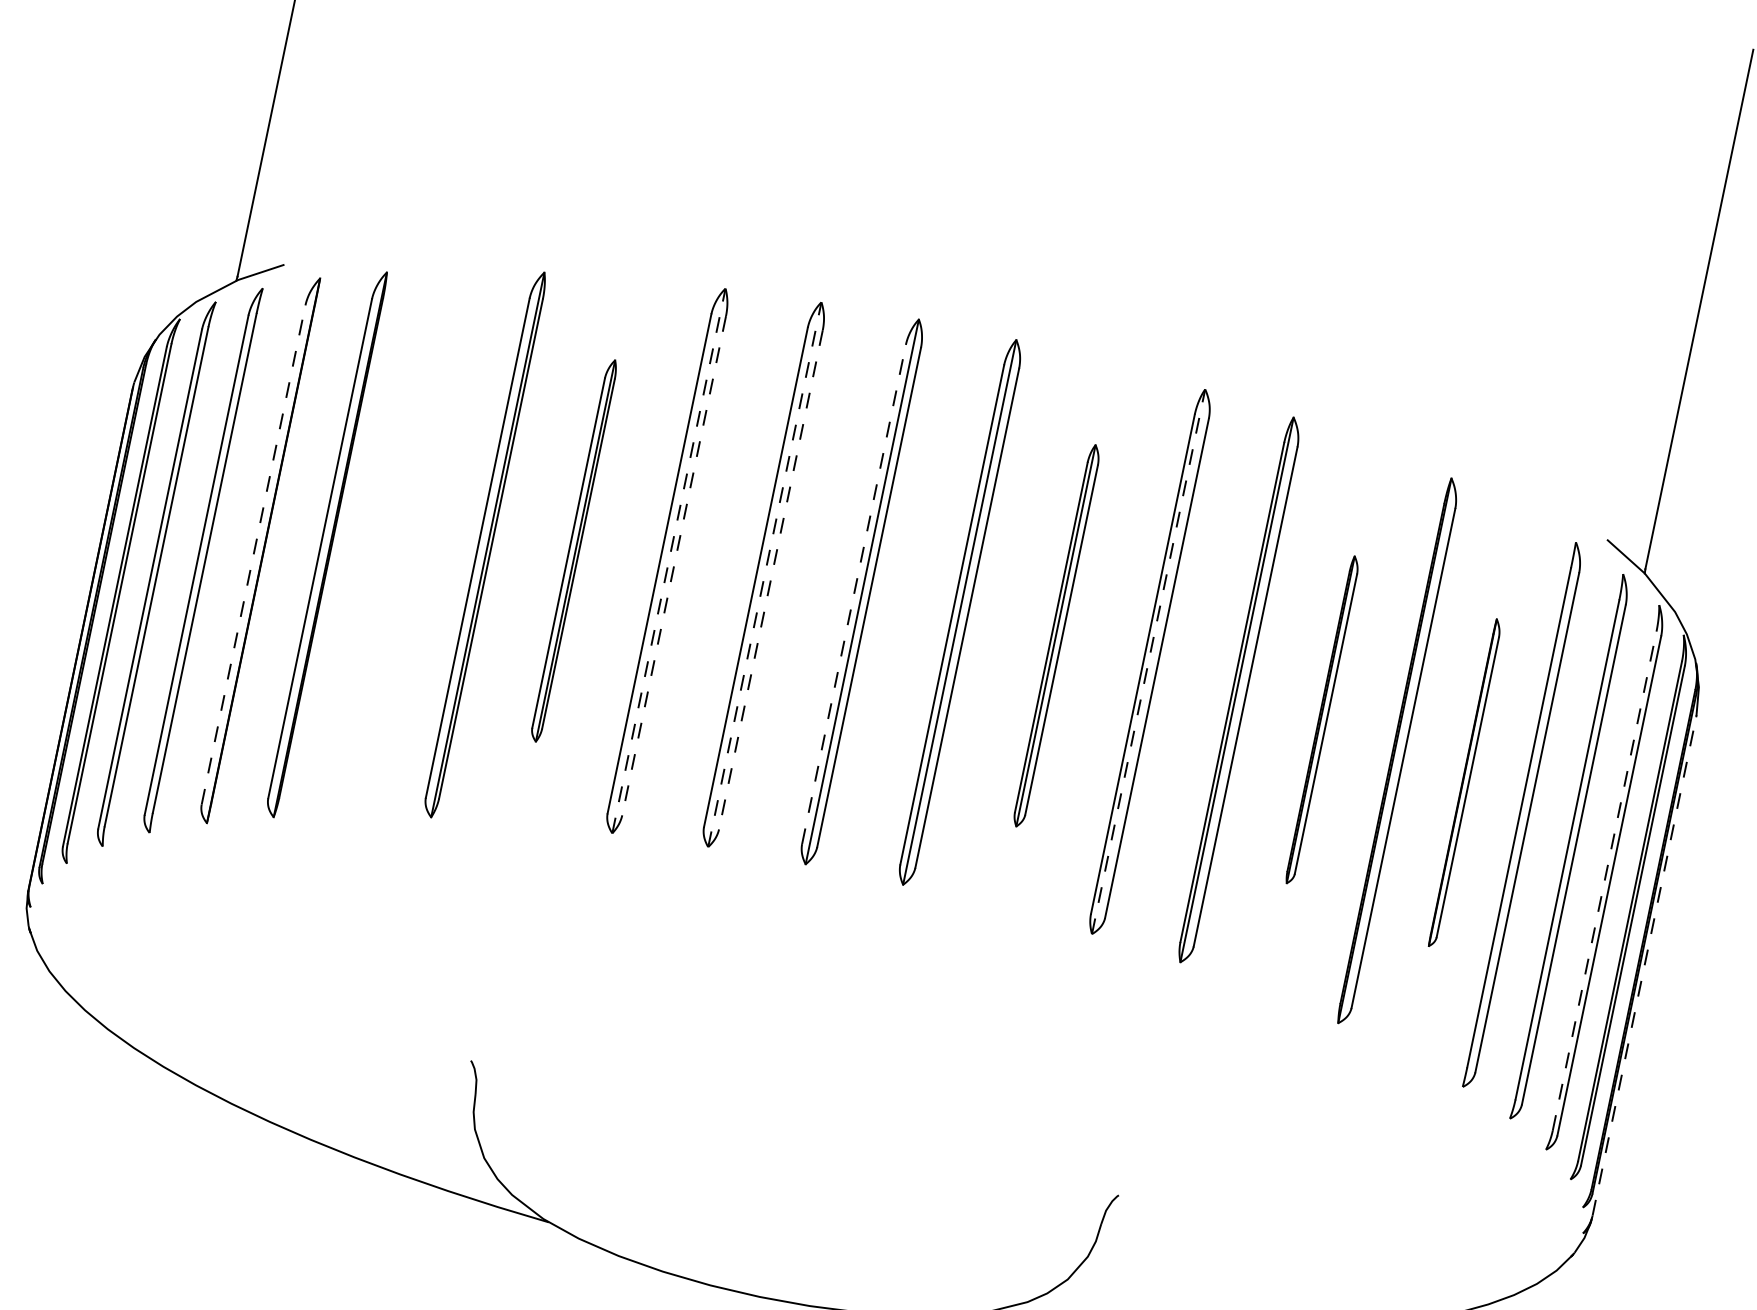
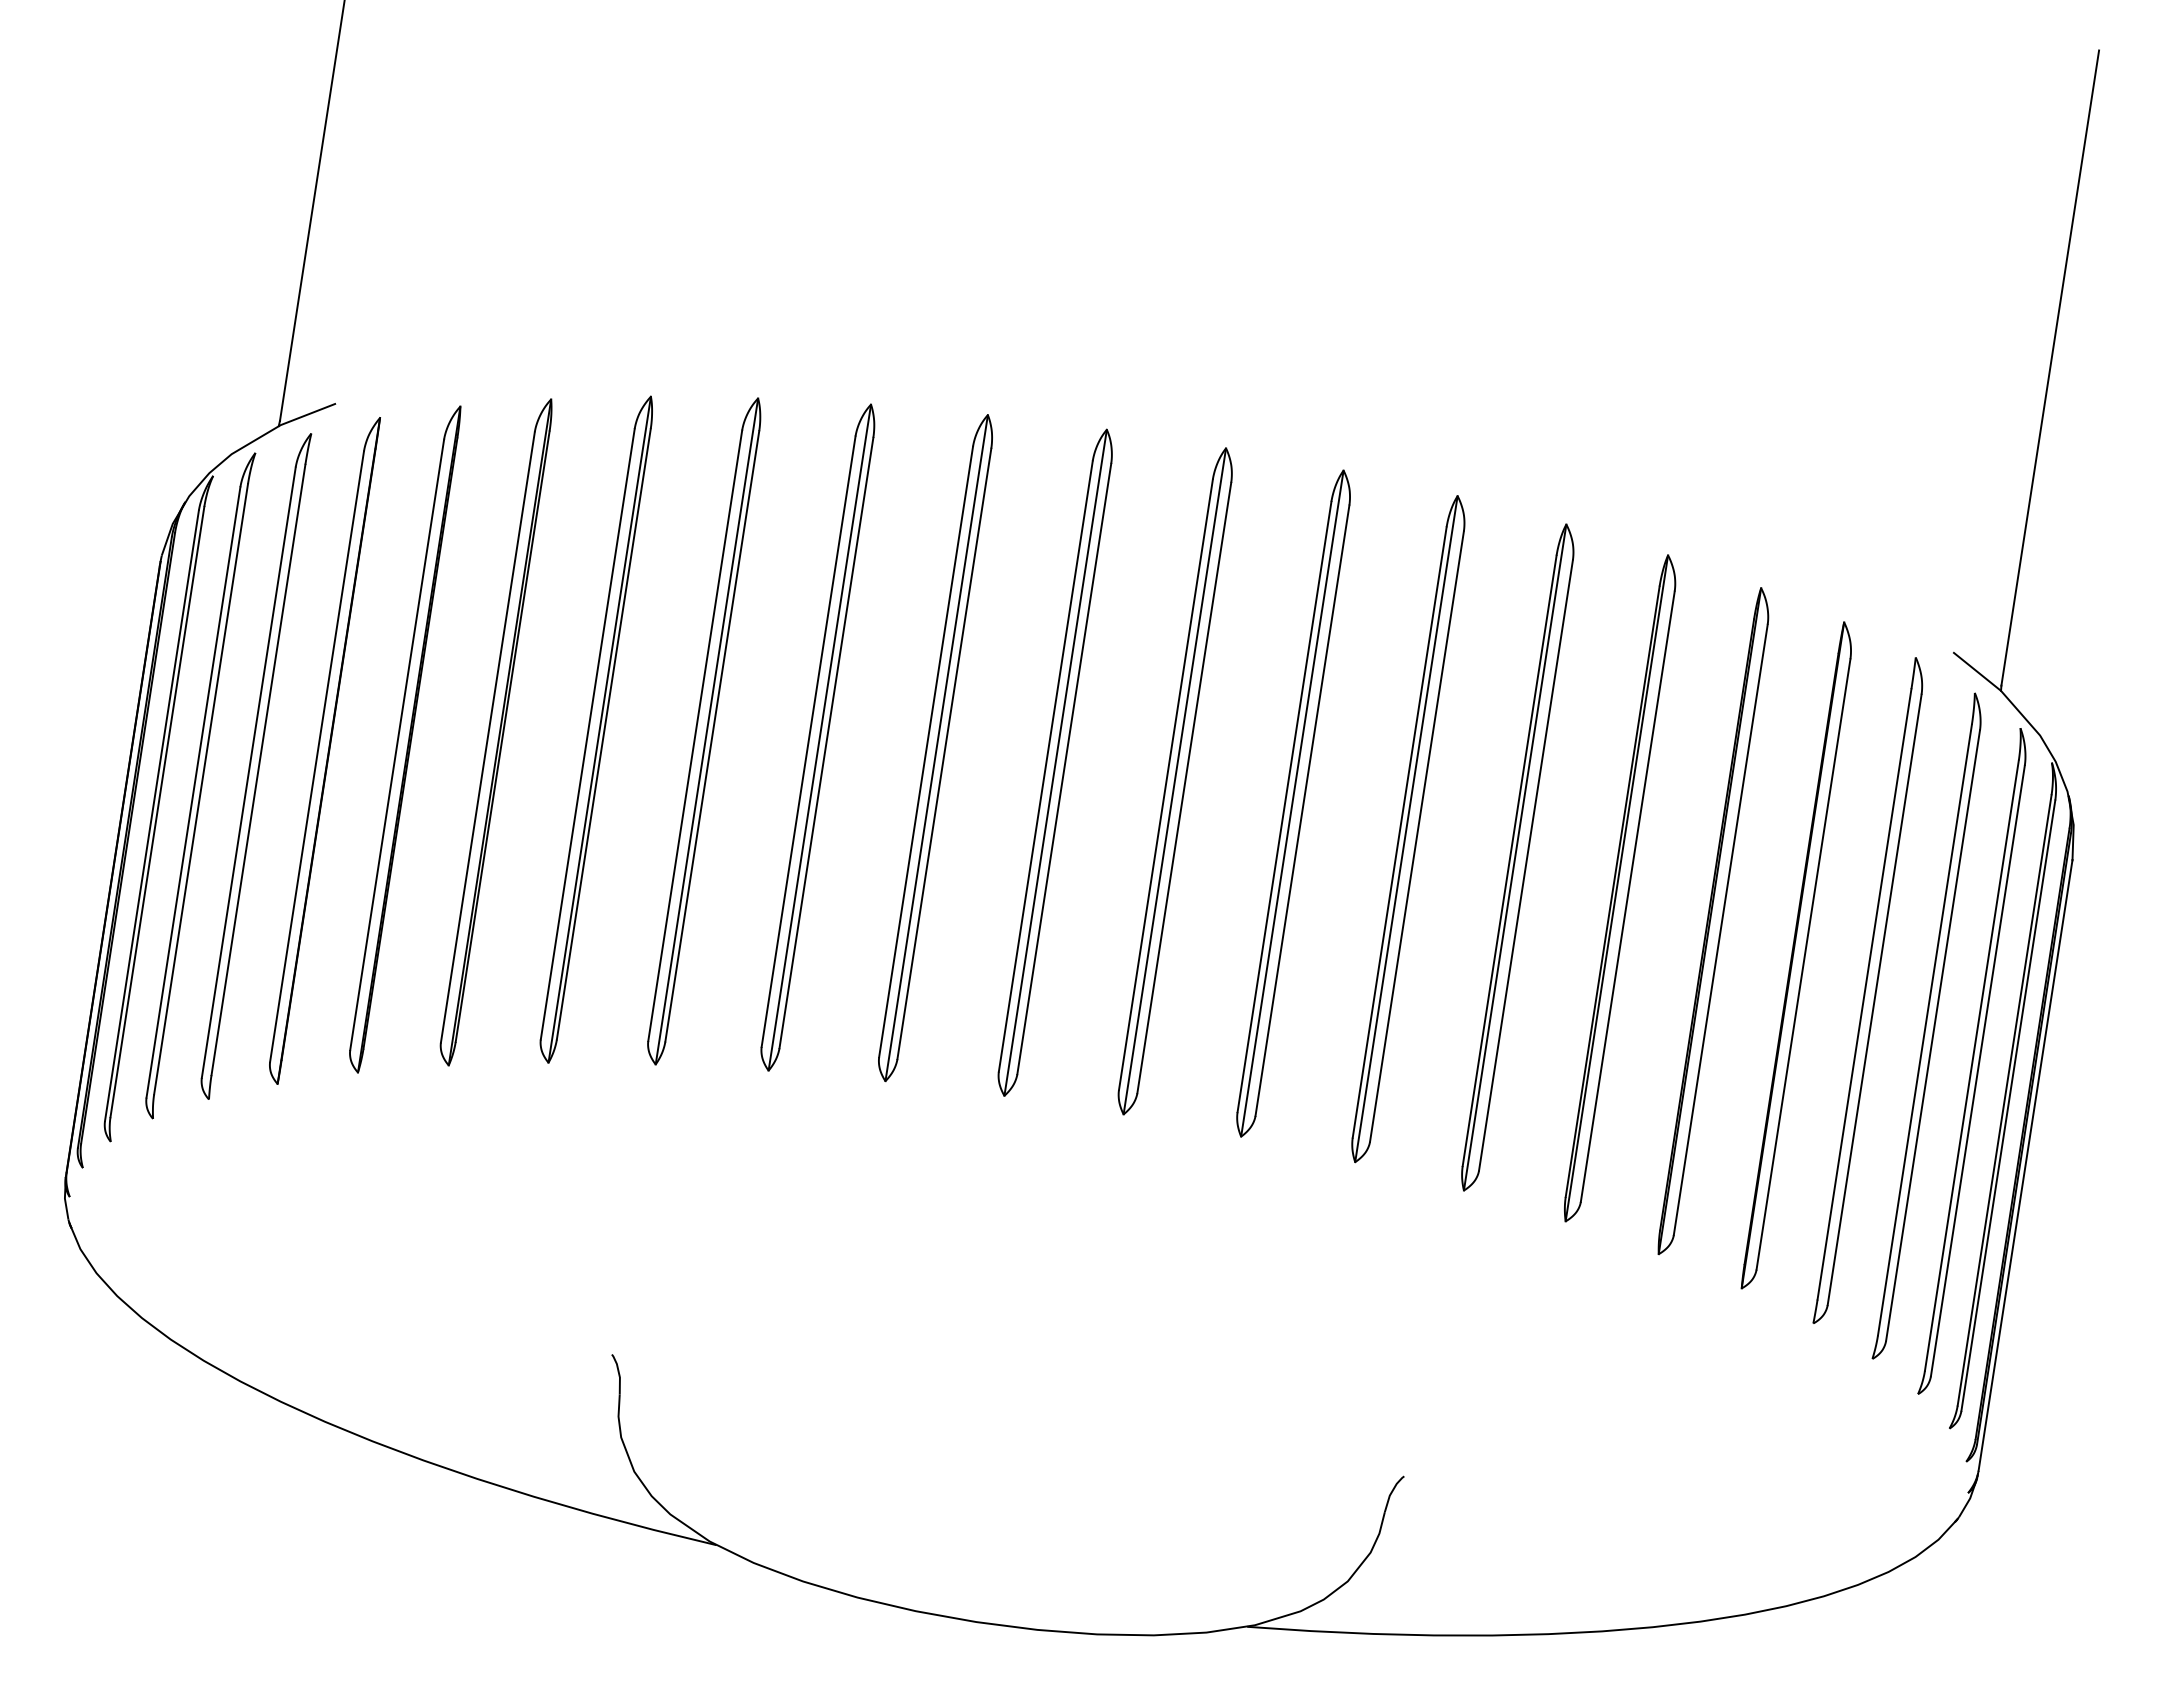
part: (401, 542) -> (495, 732), added
part: (574, 550) -> (704, 731), size x1.43
line: (253, 554) -> (317, 756), dashed -> solid
line: (668, 560) -> (819, 737), dashed -> solid
line: (674, 566) -> (826, 743), dashed -> solid
line: (764, 575) -> (936, 748), dashed -> solid
line: (771, 579) -> (944, 753), dashed -> solid
line: (853, 594) -> (1045, 766), dashed -> solid
part: (1056, 635) -> (1293, 803), size x1.43
line: (1148, 662) -> (1406, 829), dashed -> solid
part: (1322, 719) -> (1620, 888), size x1.67
part: (1463, 782) -> (1795, 955), size x1.67
line: (1604, 881) -> (1971, 1065), dashed -> solid
line: (1644, 965) -> (2025, 1165), dashed -> solid

